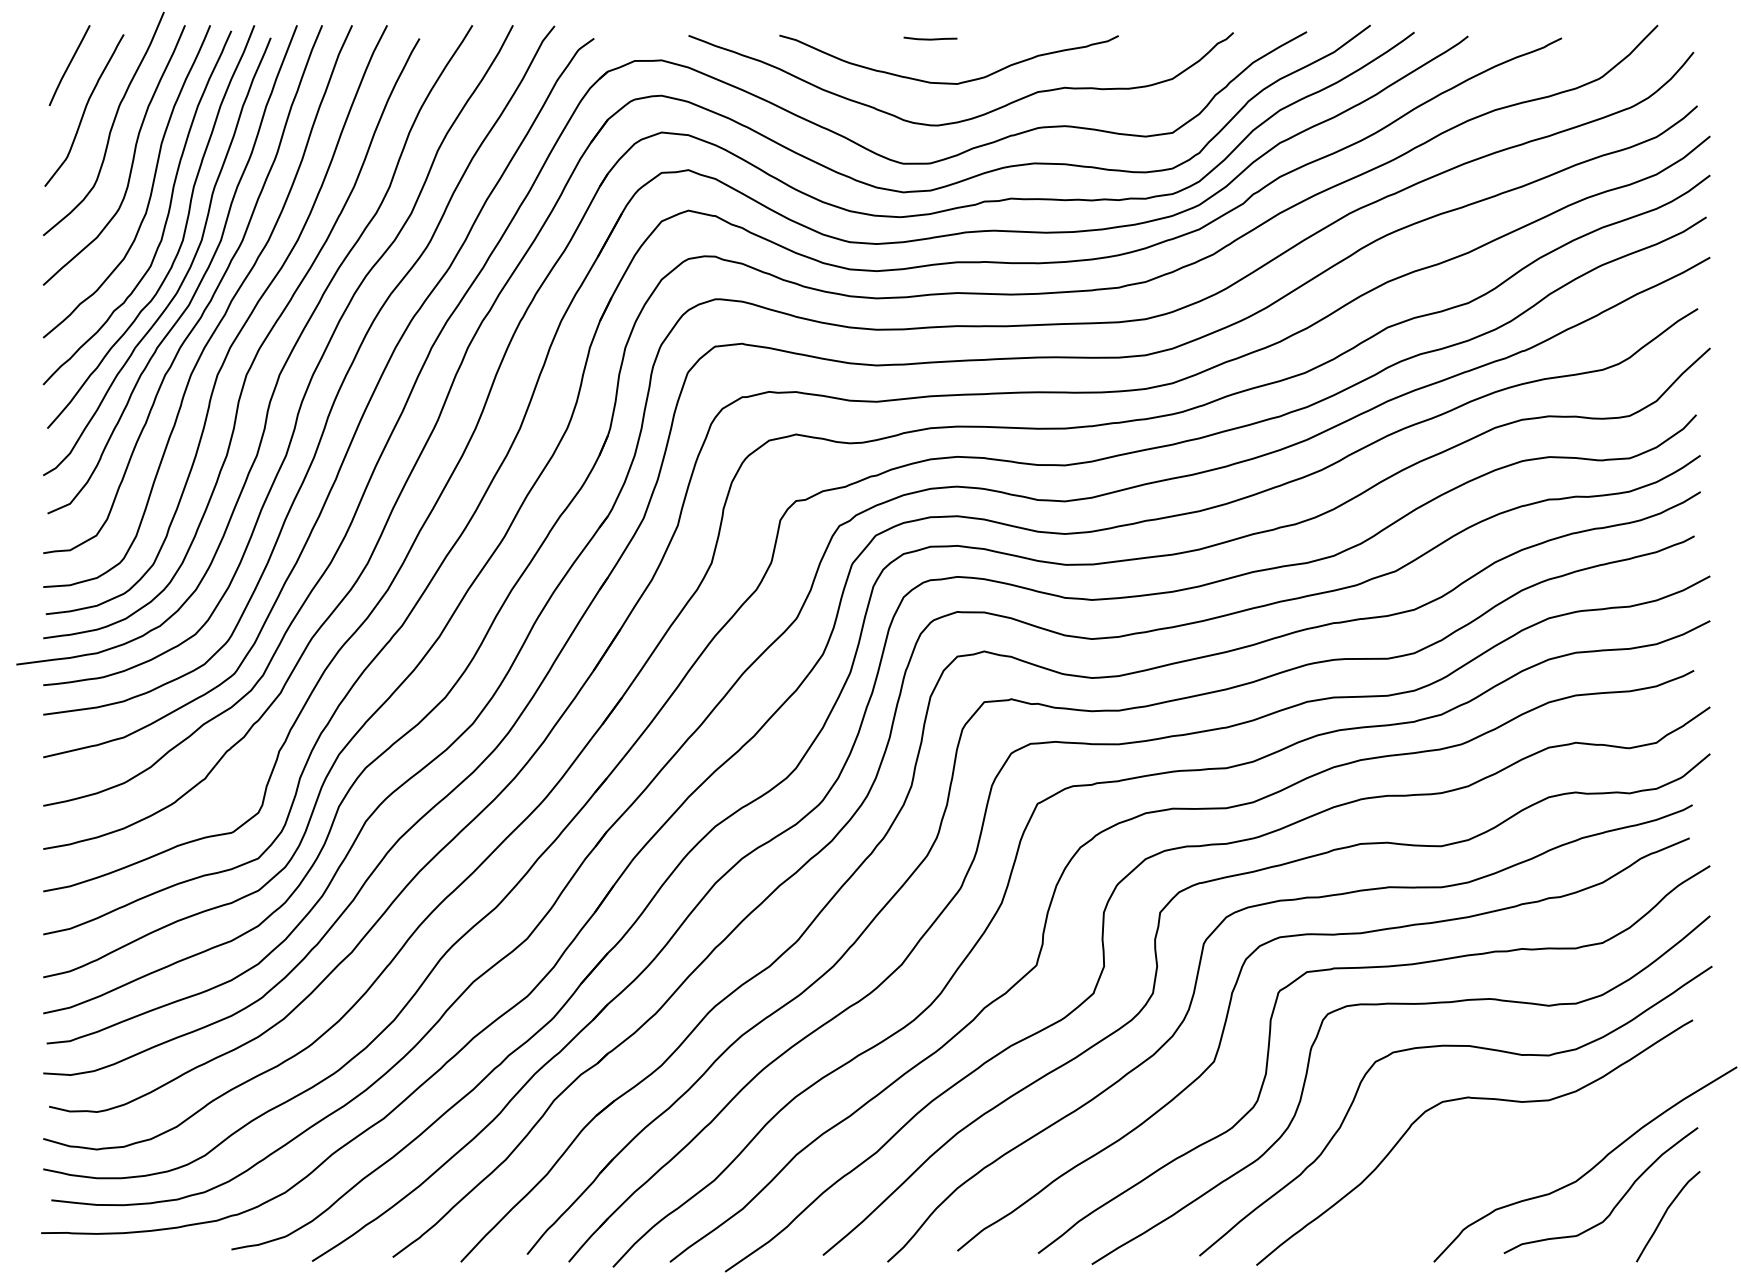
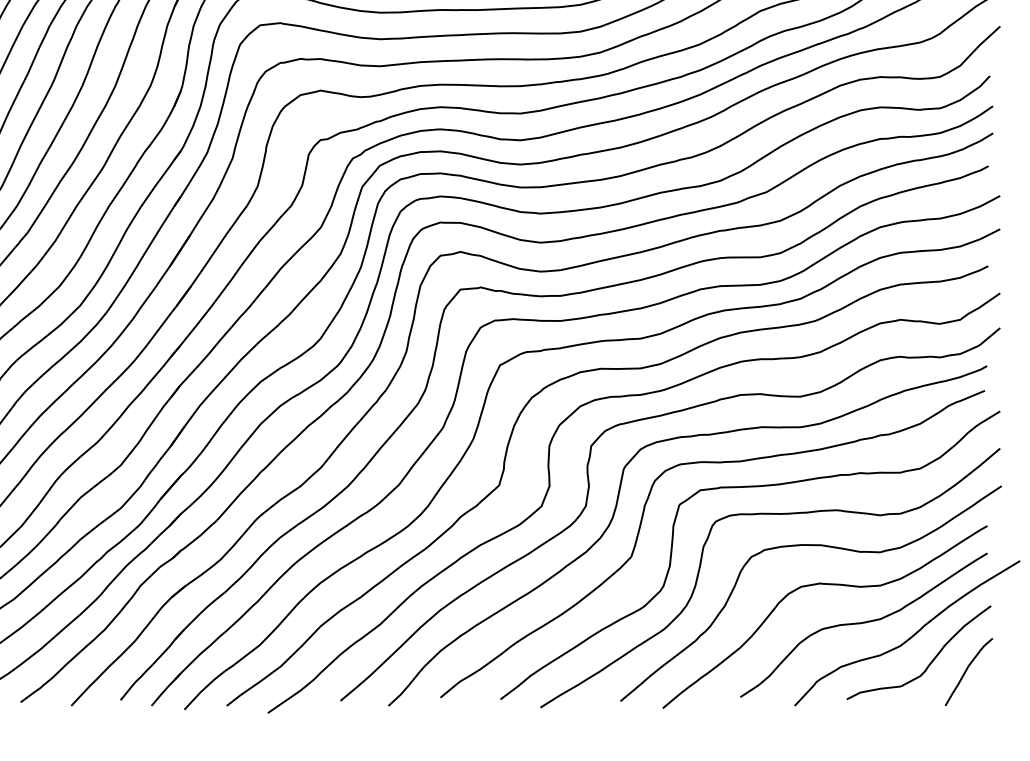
curve: (1526, 1151) -> (863, 623), added

